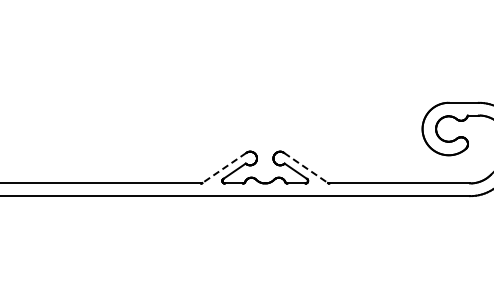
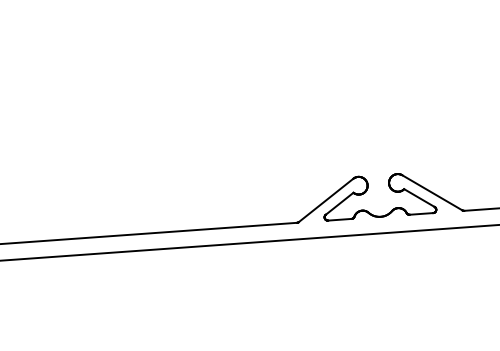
line: (224, 167) -> (326, 199), dashed -> solid
line: (306, 167) -> (432, 192), dashed -> solid

